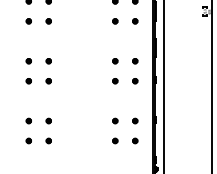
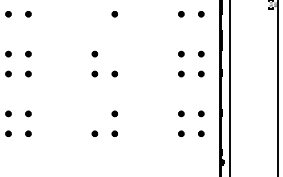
part: (28, 21) -> (94, 14), removed
part: (48, 60) -> (114, 53), removed
part: (28, 120) -> (94, 113), removed

